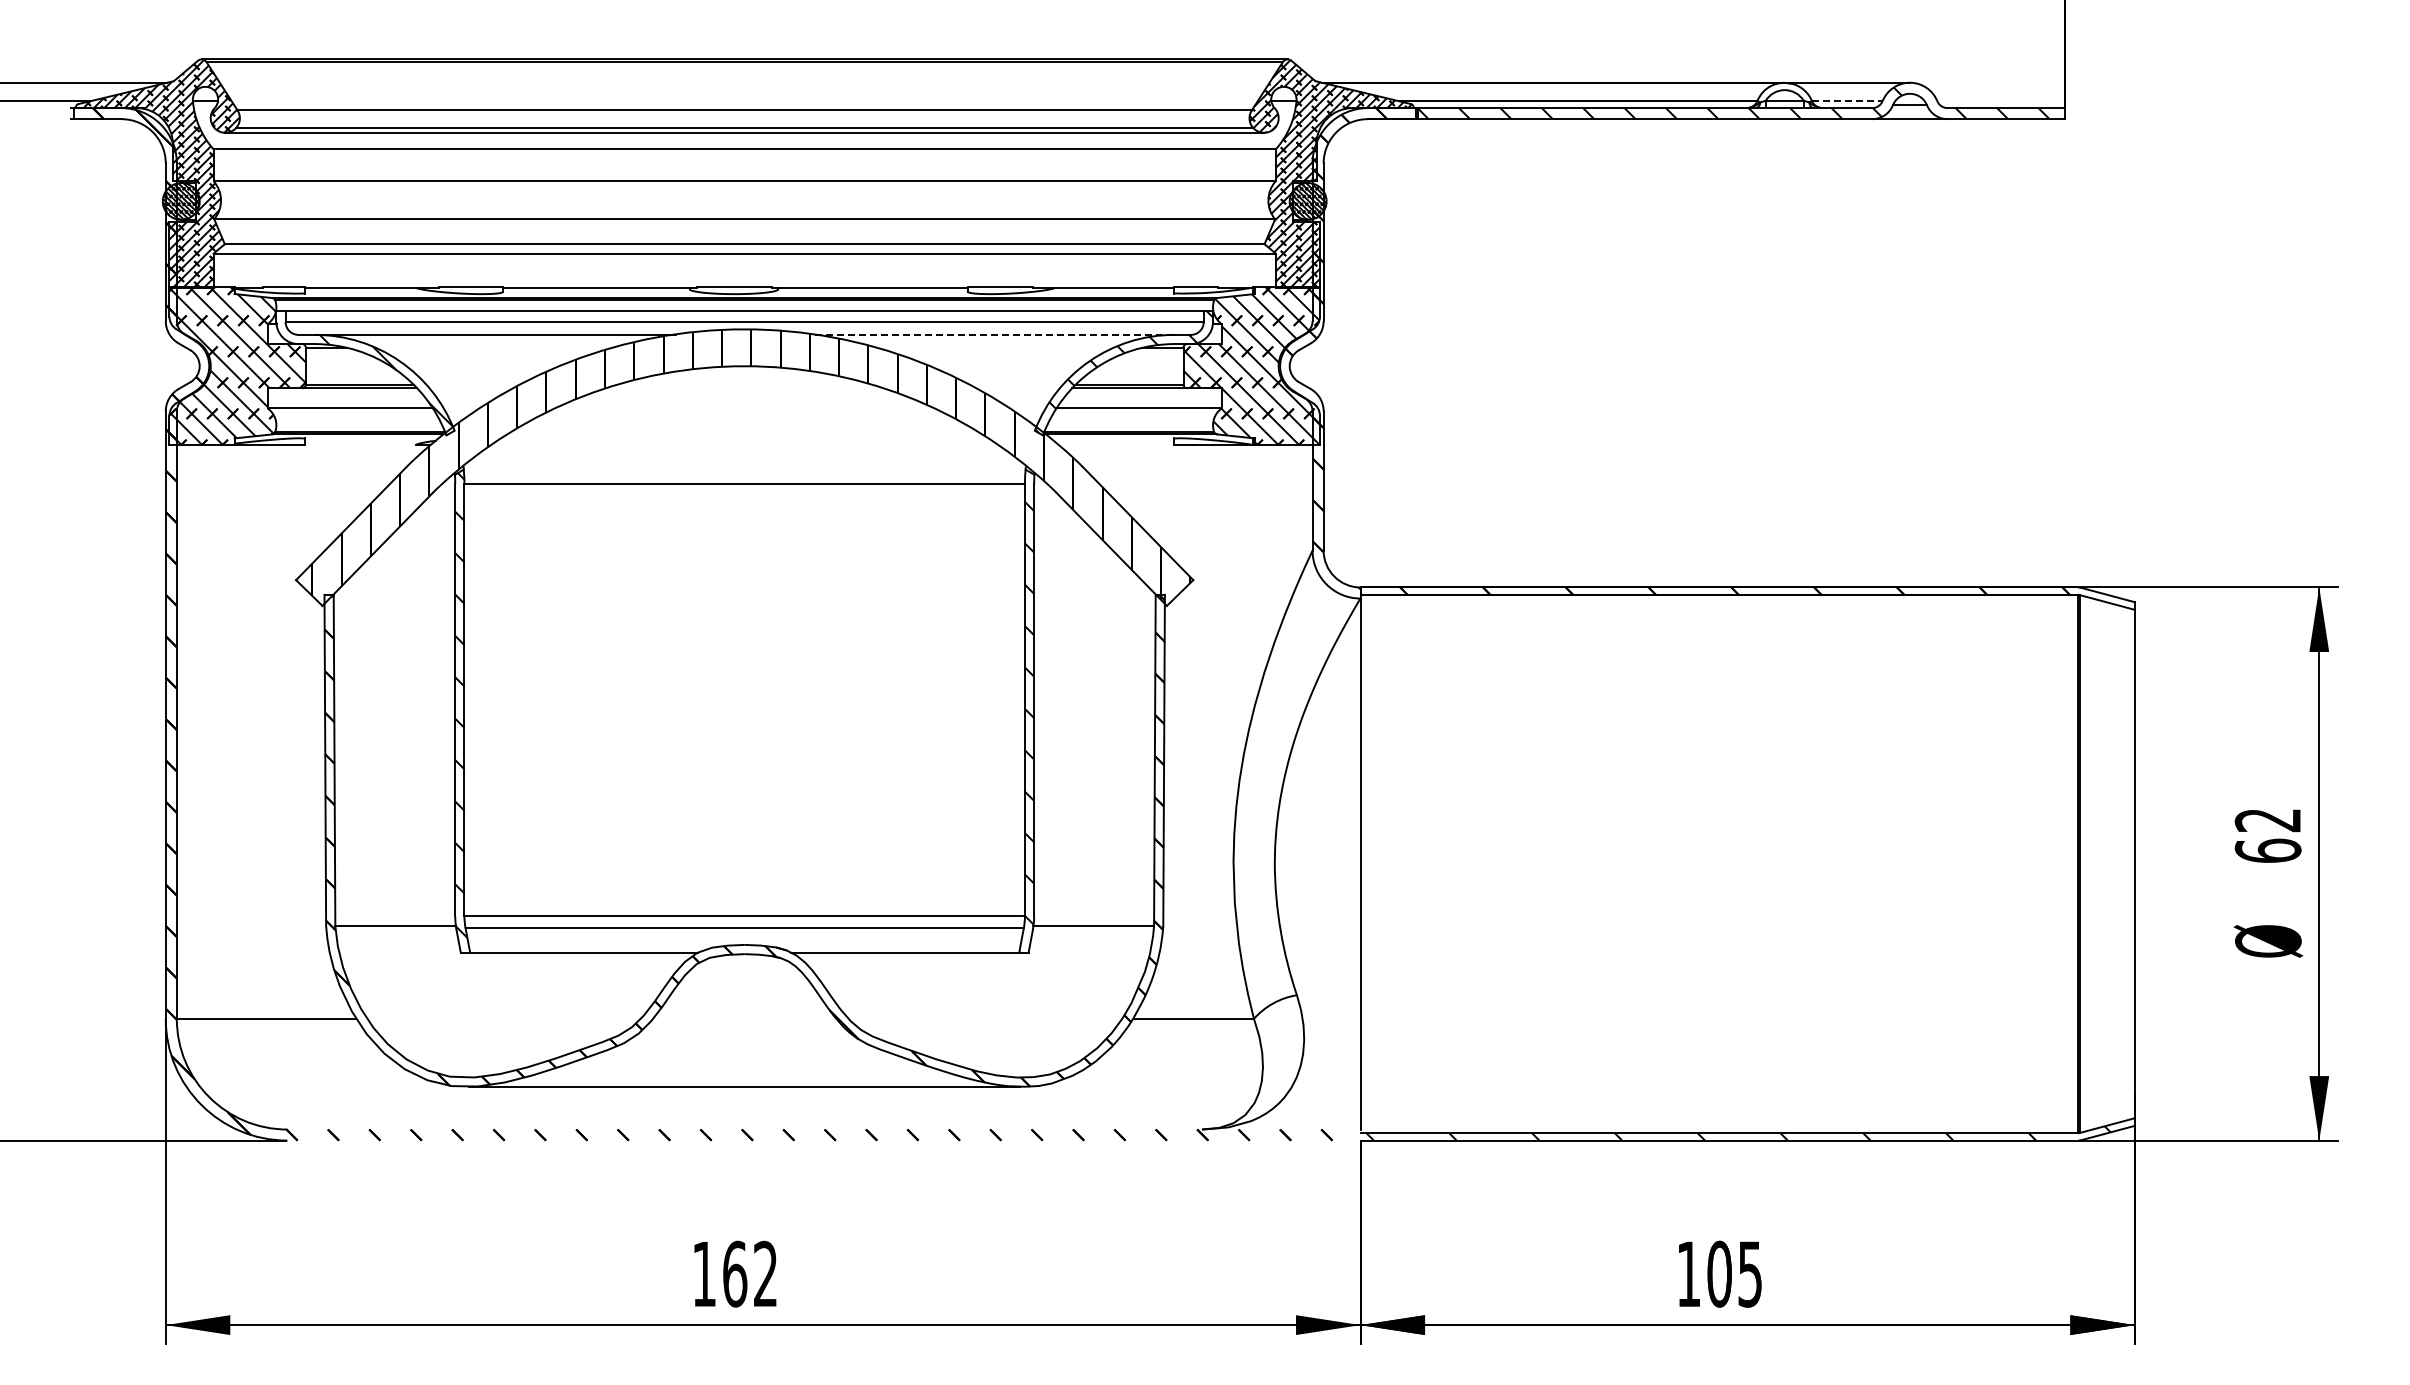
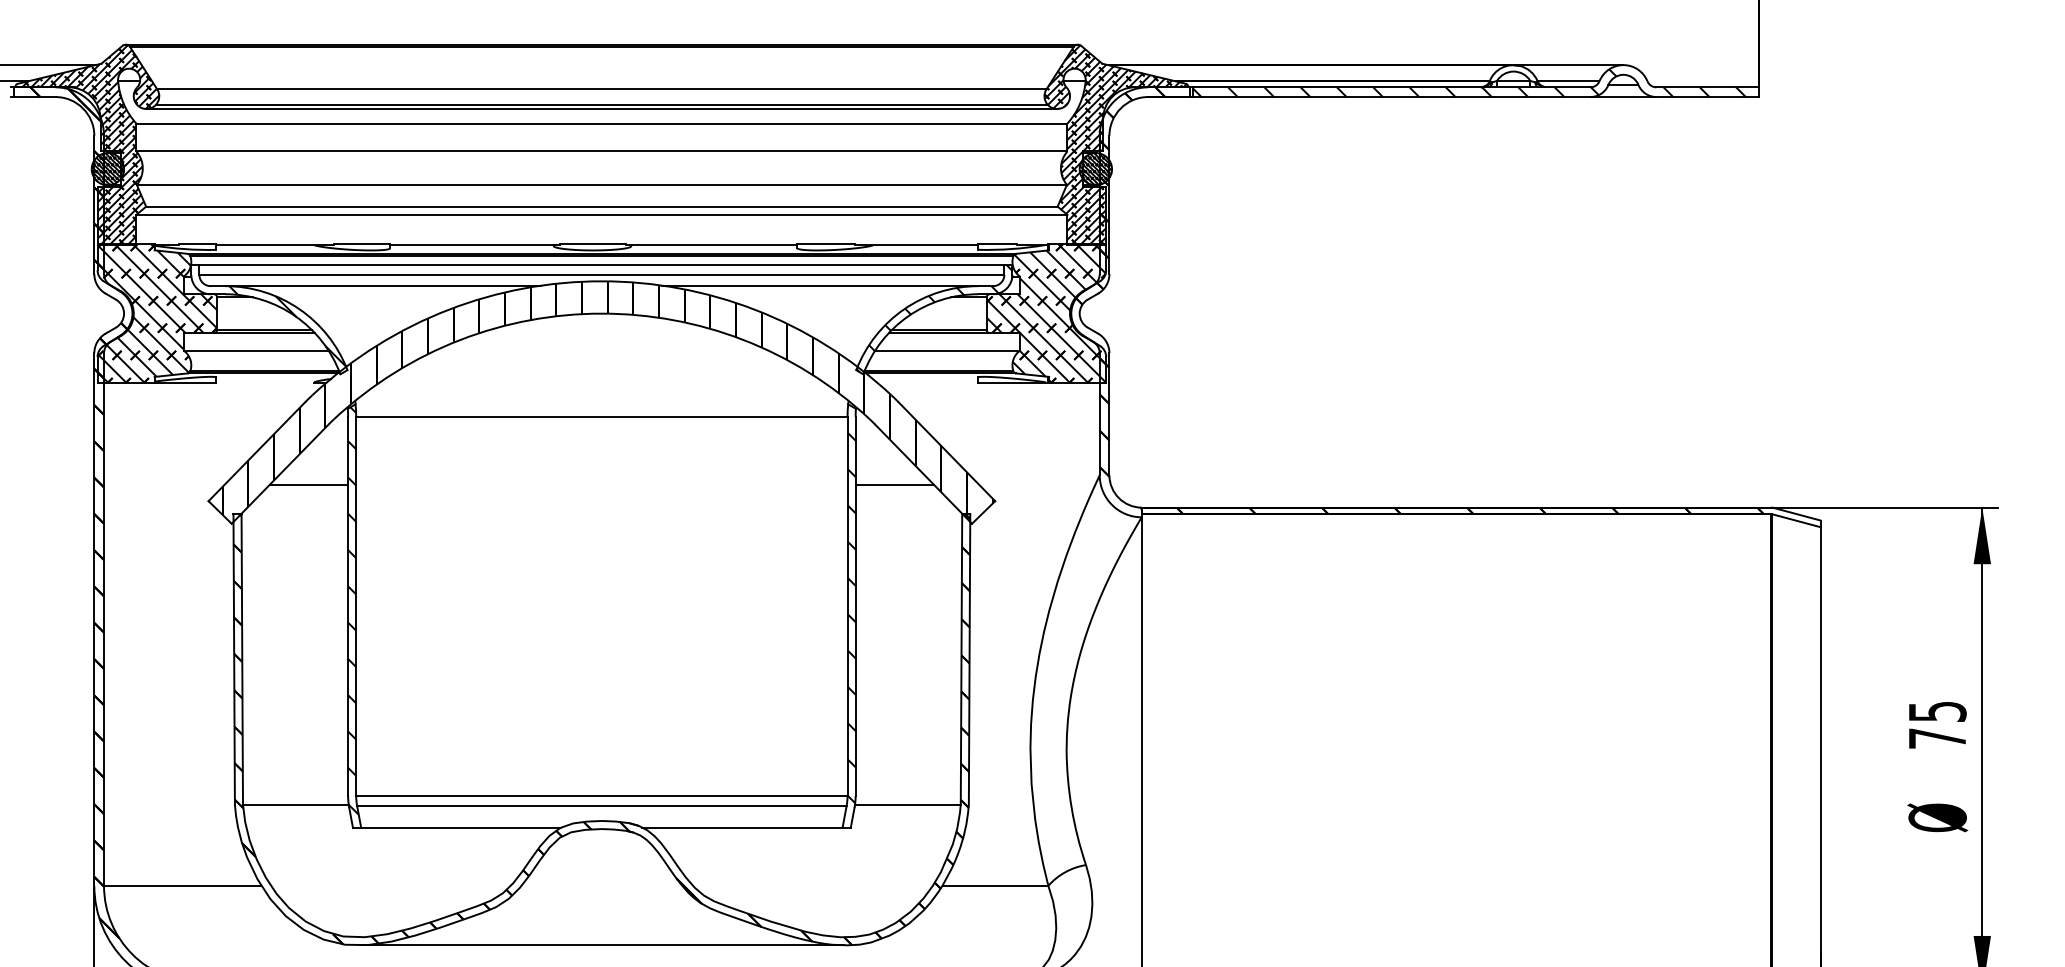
line: (1847, 101) -> (1568, 81), dashed -> solid
line: (993, 334) -> (820, 285), dashed -> solid
line: (410, 561) -> (308, 484), added
line: (1078, 561) -> (894, 484), added
text: (2267, 835) -> (1936, 725), 62 -> 75

